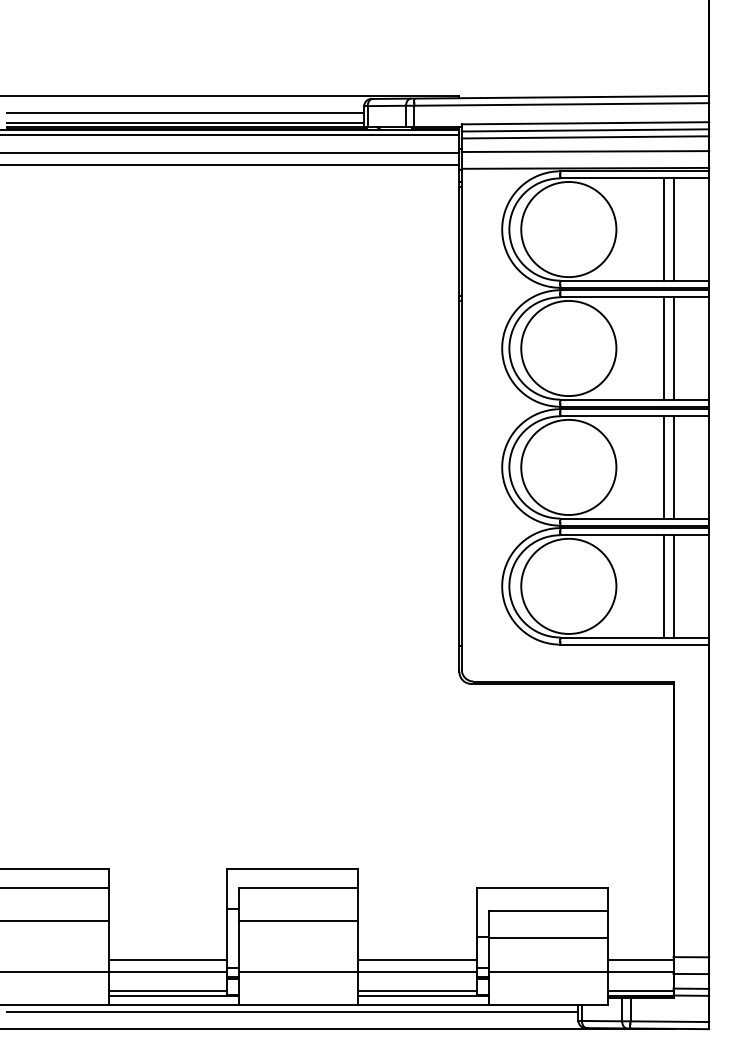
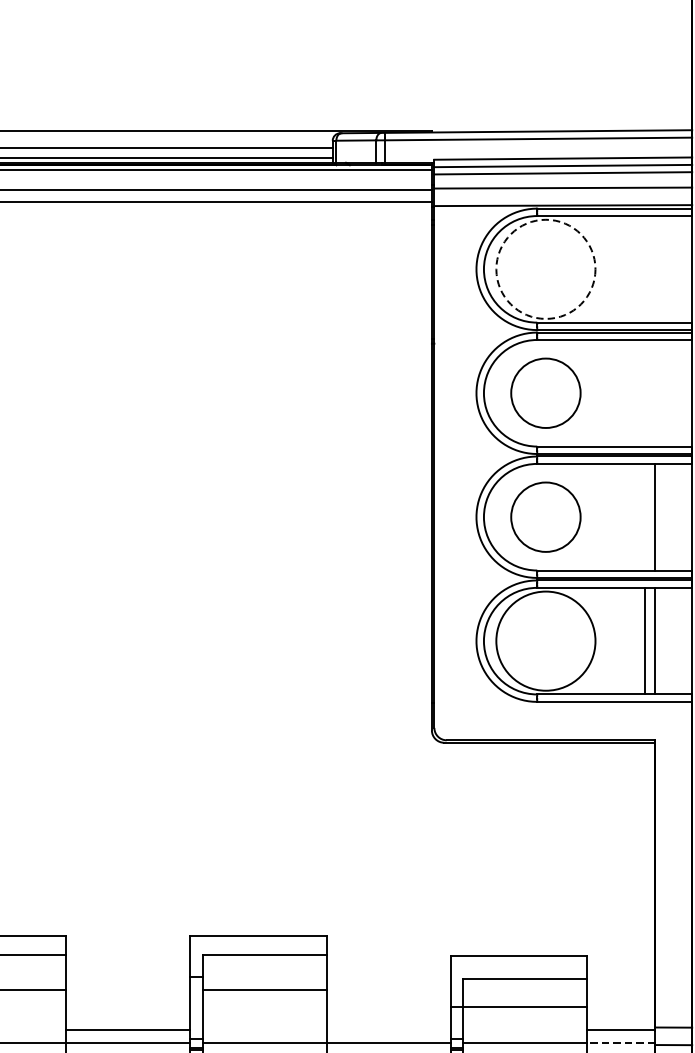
circle: (568, 229) -> (545, 269), solid -> dashed
line: (663, 229) -> (644, 269), removed
line: (673, 229) -> (654, 269), removed
circle: (568, 348) -> (545, 393), size x0.7
line: (663, 348) -> (644, 393), removed
line: (673, 348) -> (654, 393), removed
circle: (568, 467) -> (545, 517), size x0.7
line: (663, 467) -> (644, 517), removed
line: (417, 960) -> (388, 1030), removed
line: (640, 971) -> (620, 1042), solid -> dashed

